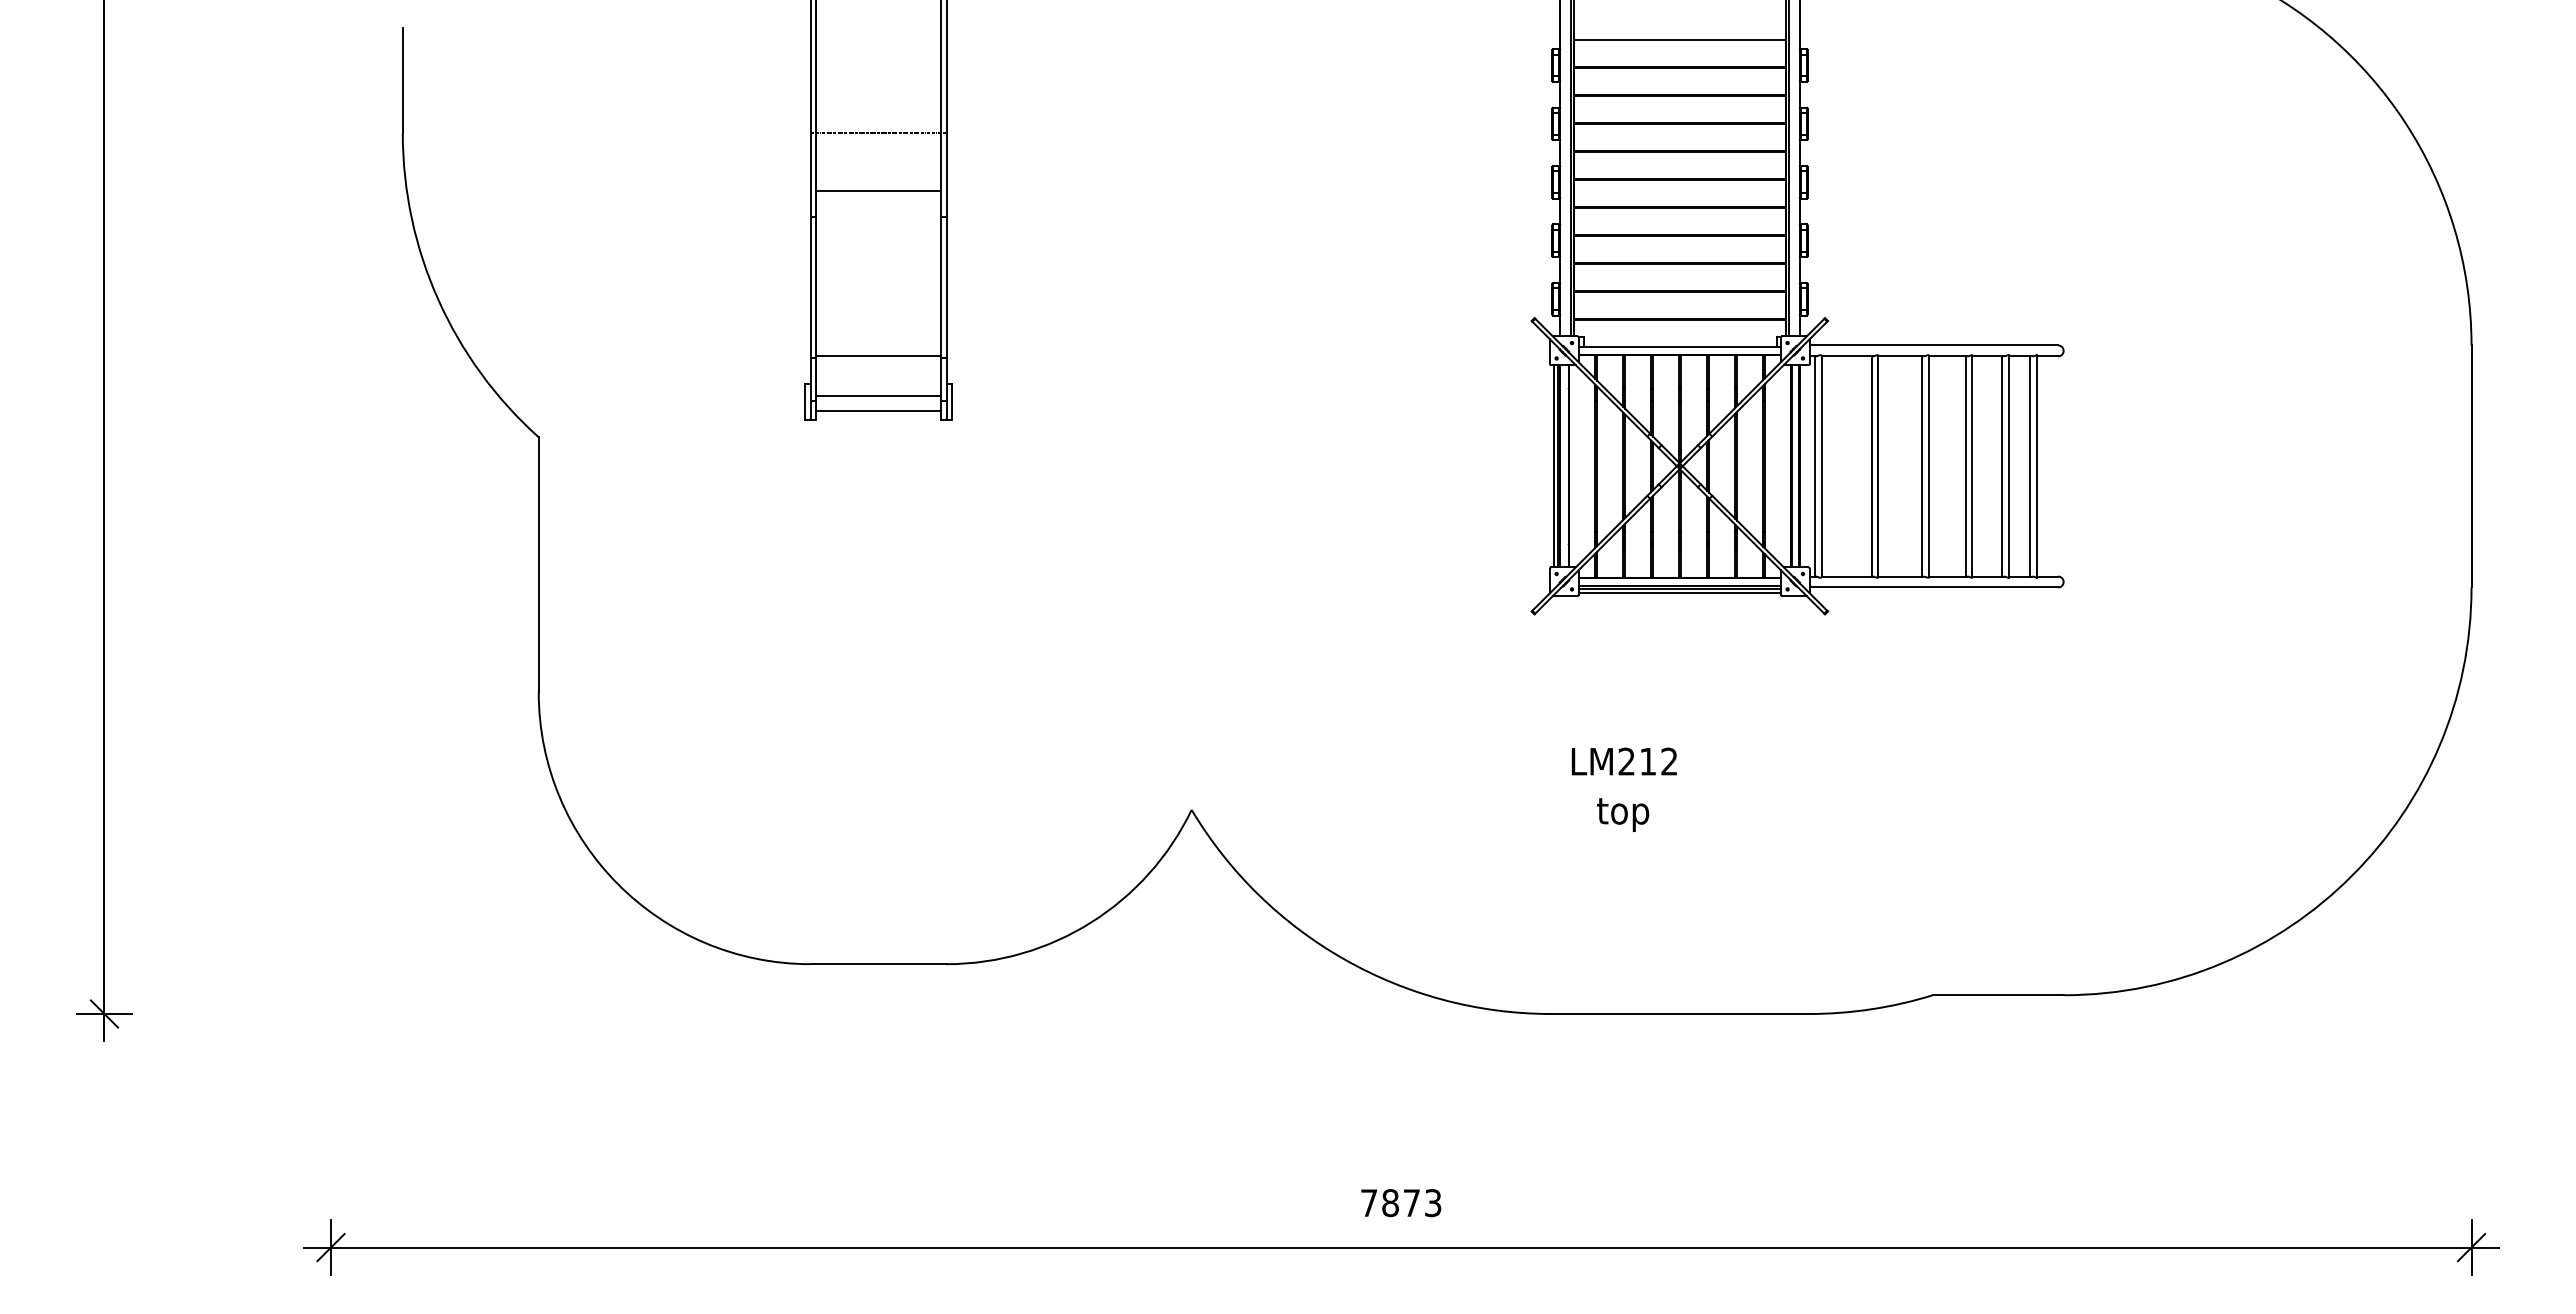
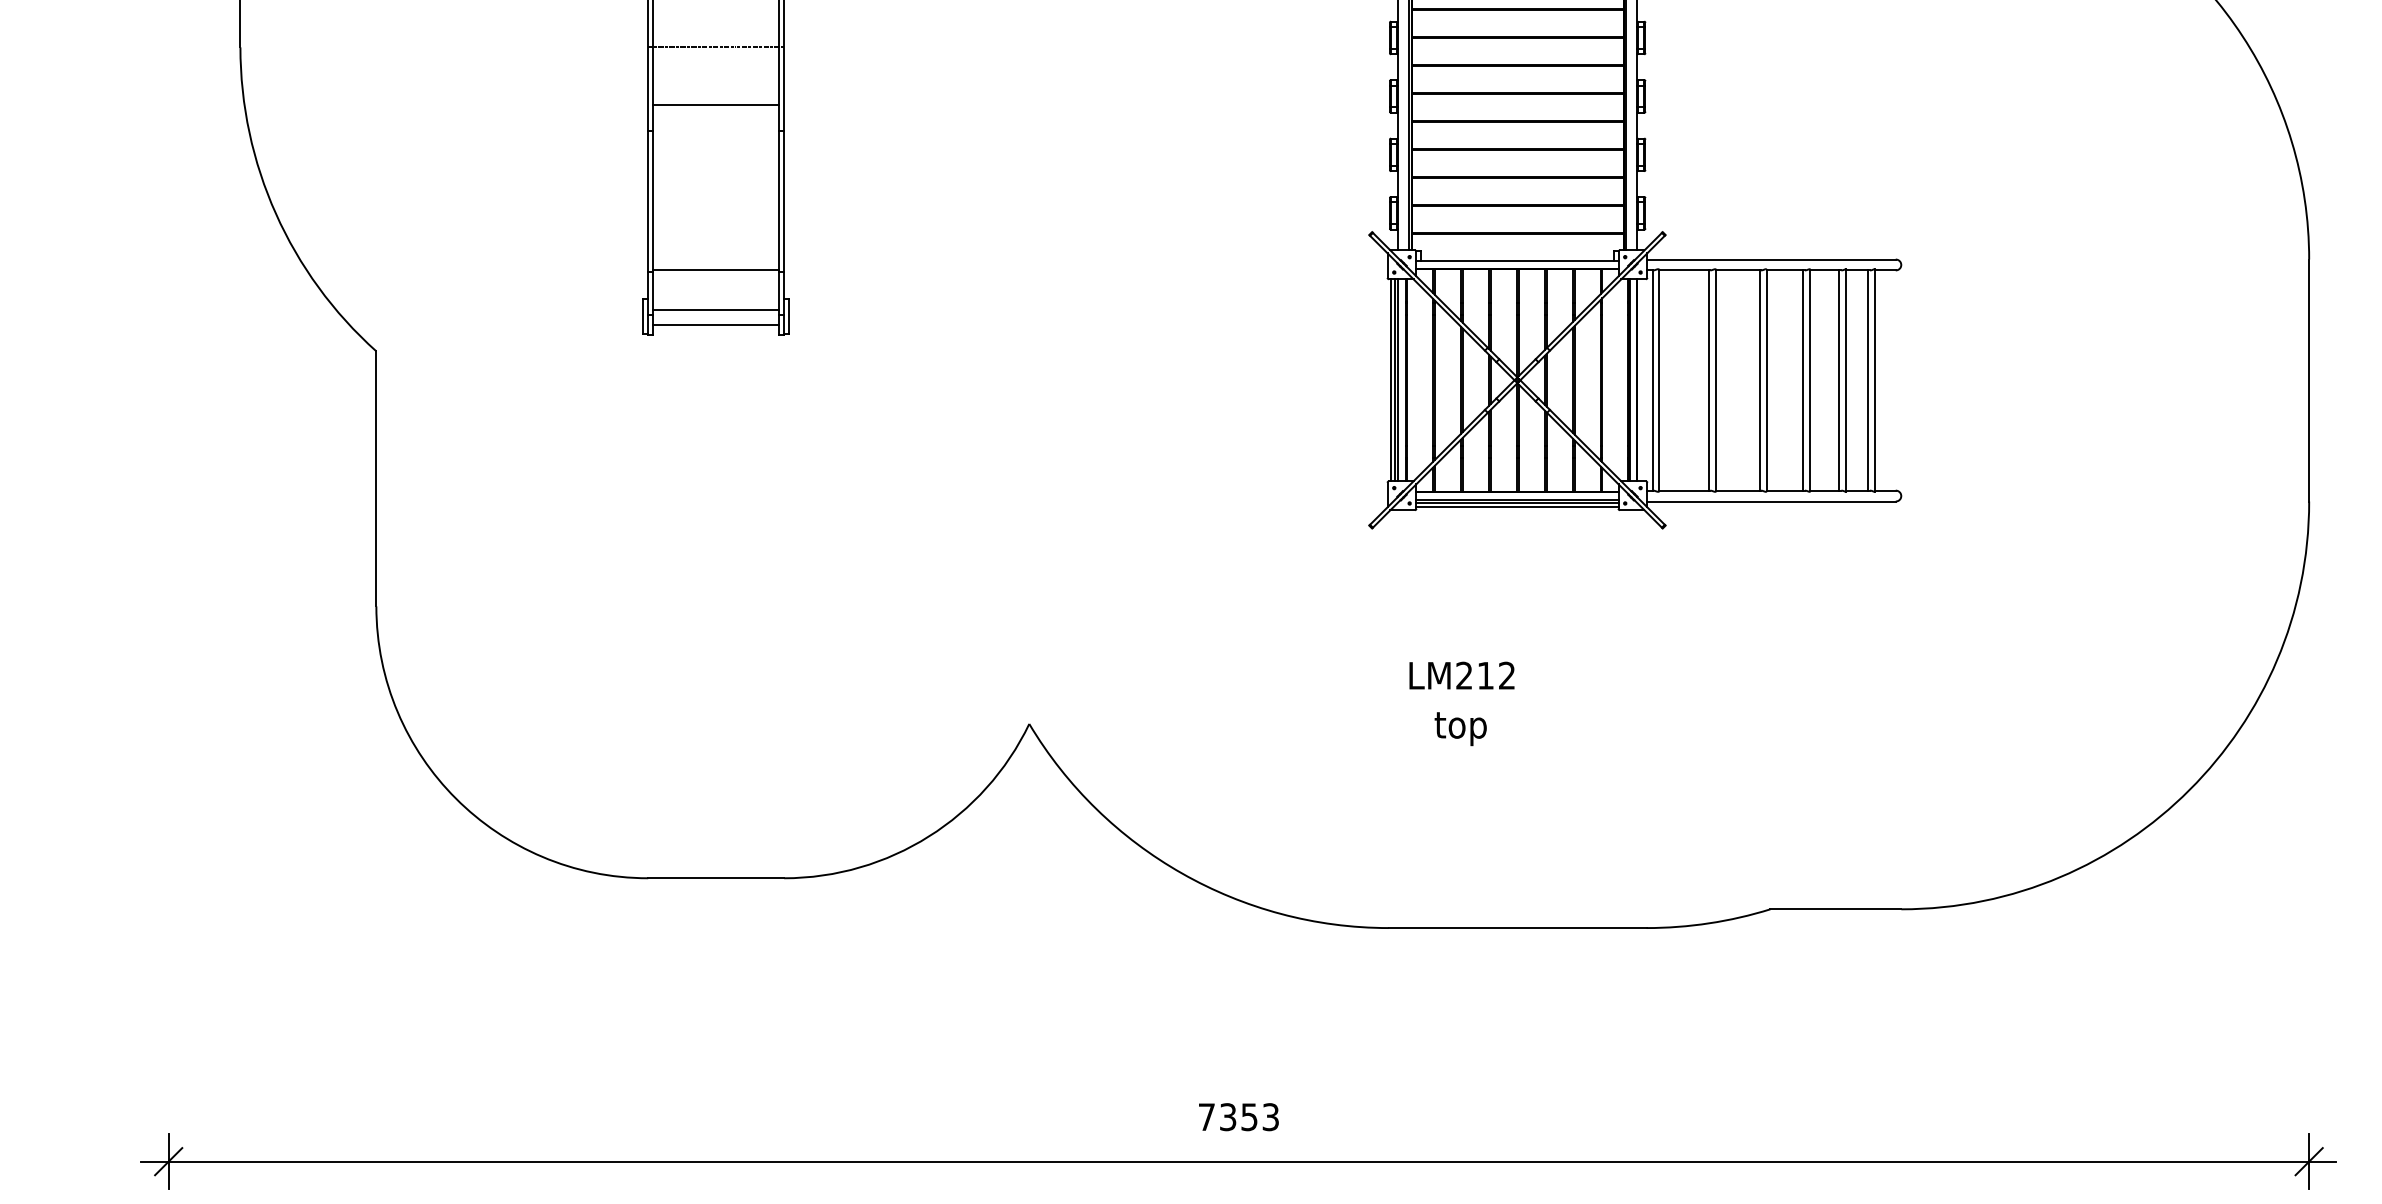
text: (1400, 1203) -> (1238, 1117), 7873 -> 7353

